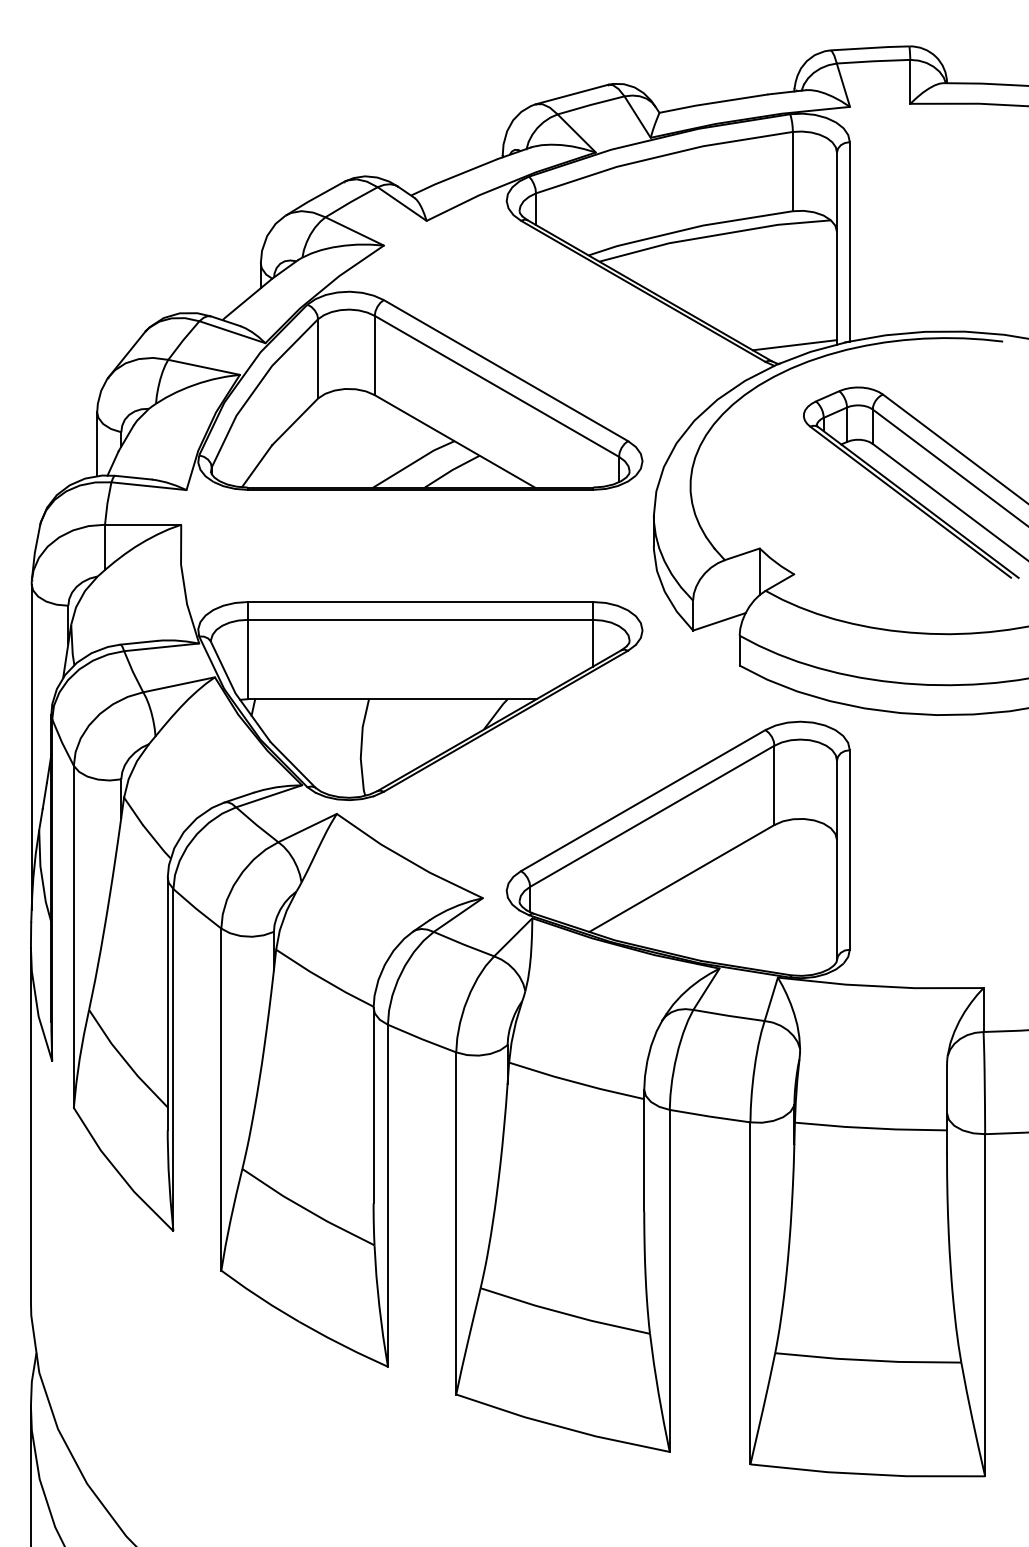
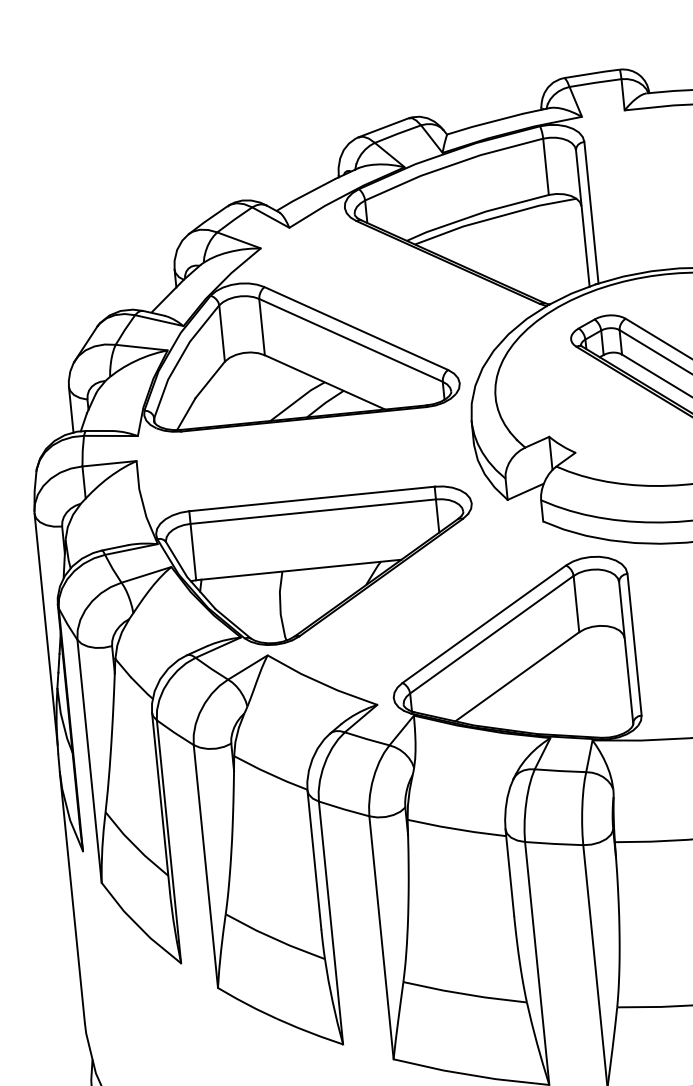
line: (794, 345) -> (559, 290), removed

